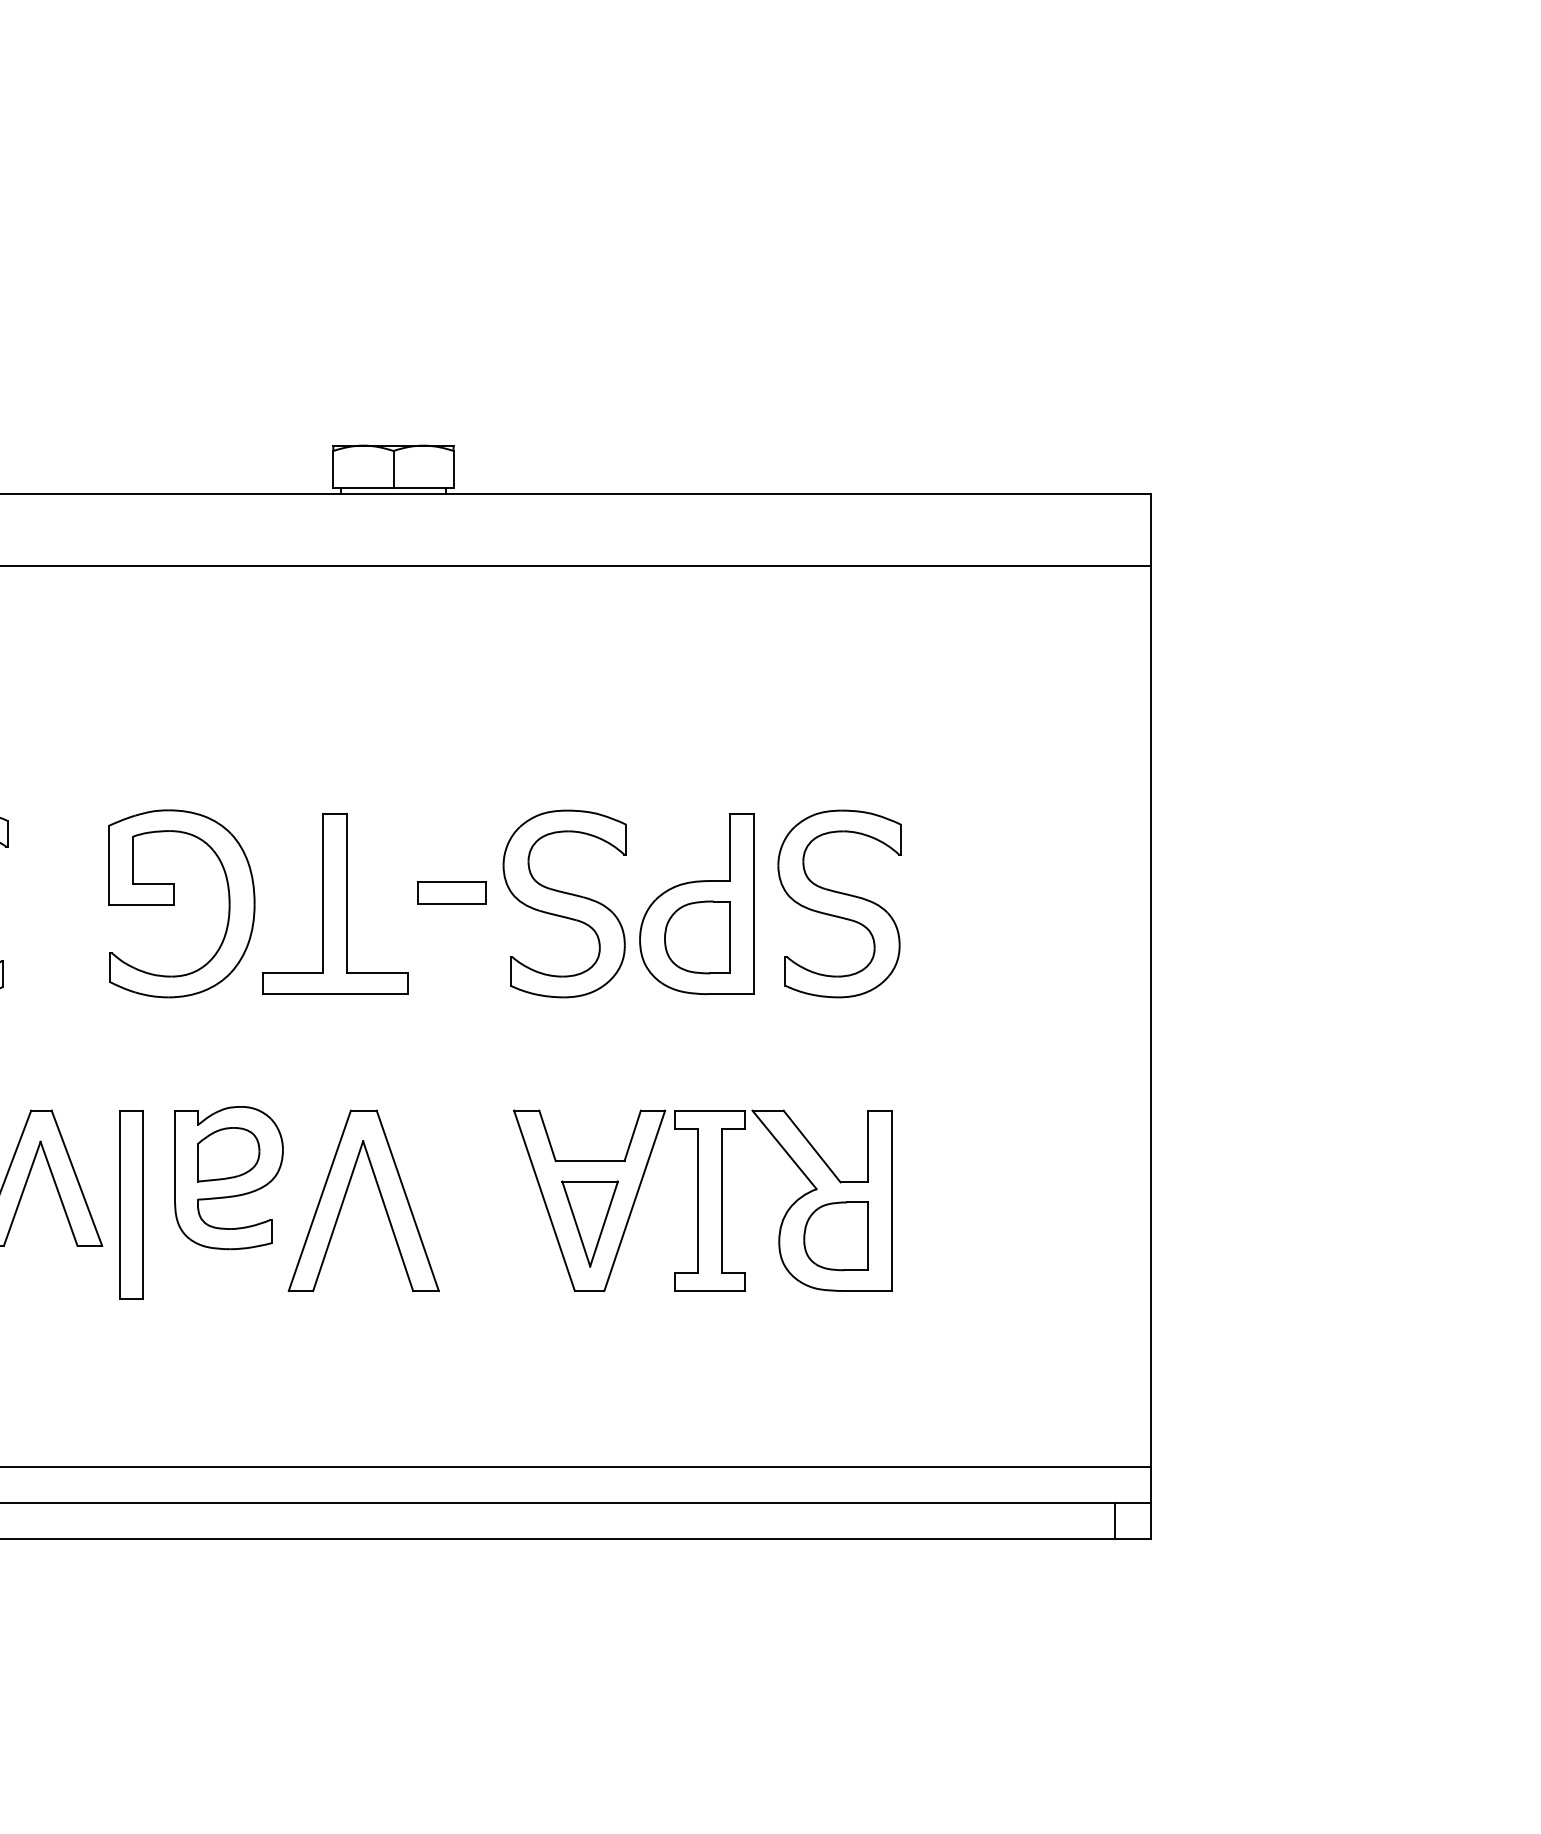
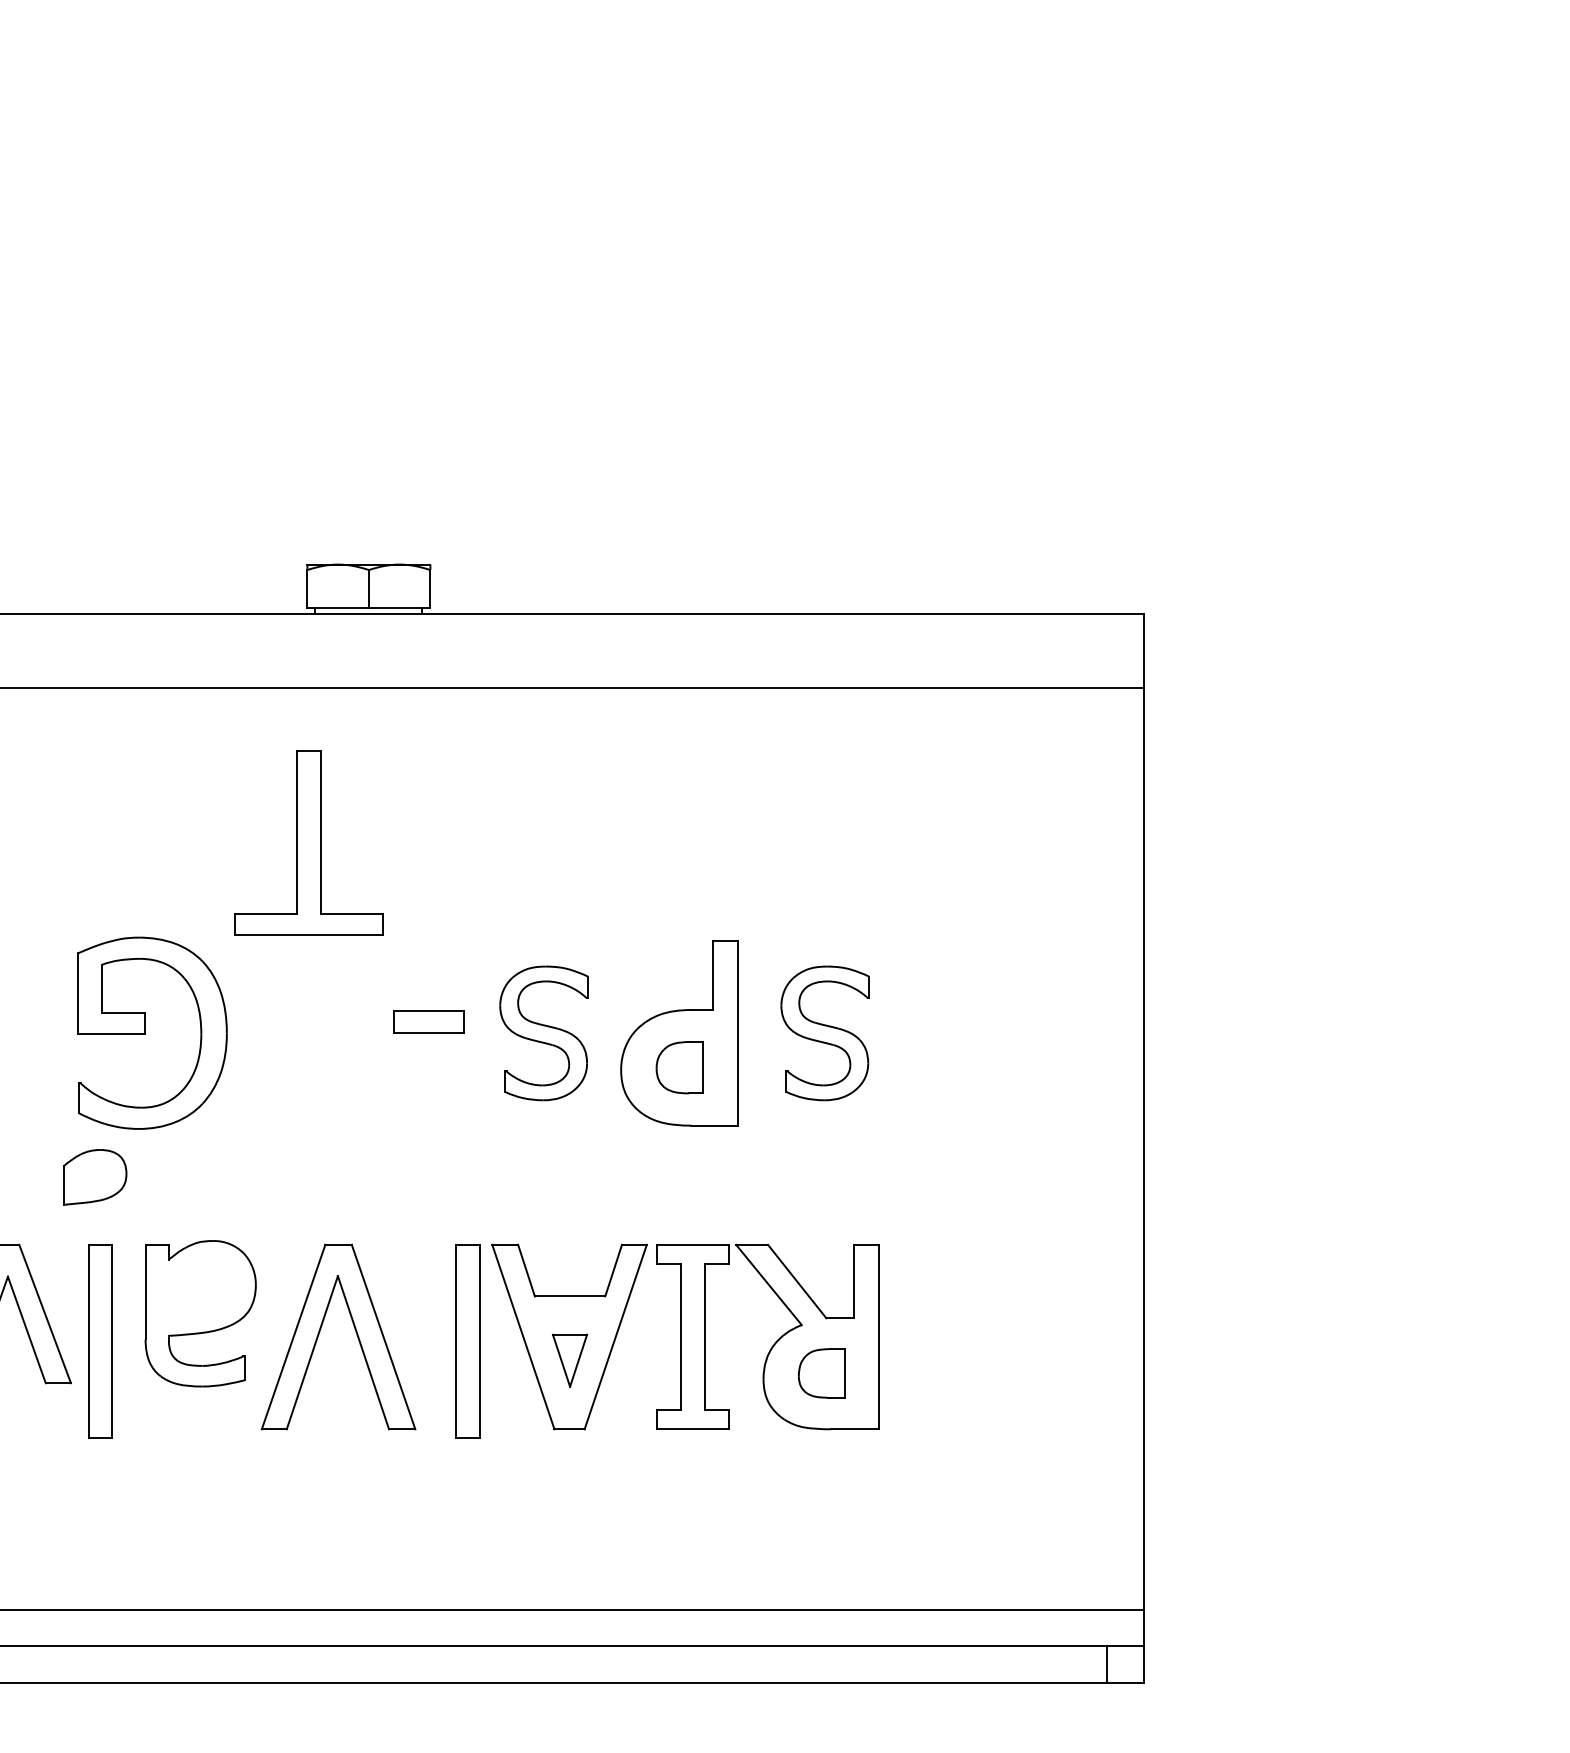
part: (335, 903) -> (309, 842), moved
part: (564, 903) -> (543, 1032), size x0.7
part: (839, 903) -> (825, 1032), size x0.7
part: (697, 937) -> (679, 1067), size x0.7
part: (228, 1154) -> (94, 1177), moved
part: (490, 1204) -> (468, 1340), added
part: (589, 1223) -> (569, 1360), size x0.6
part: (835, 1236) -> (821, 1373), size x0.7

